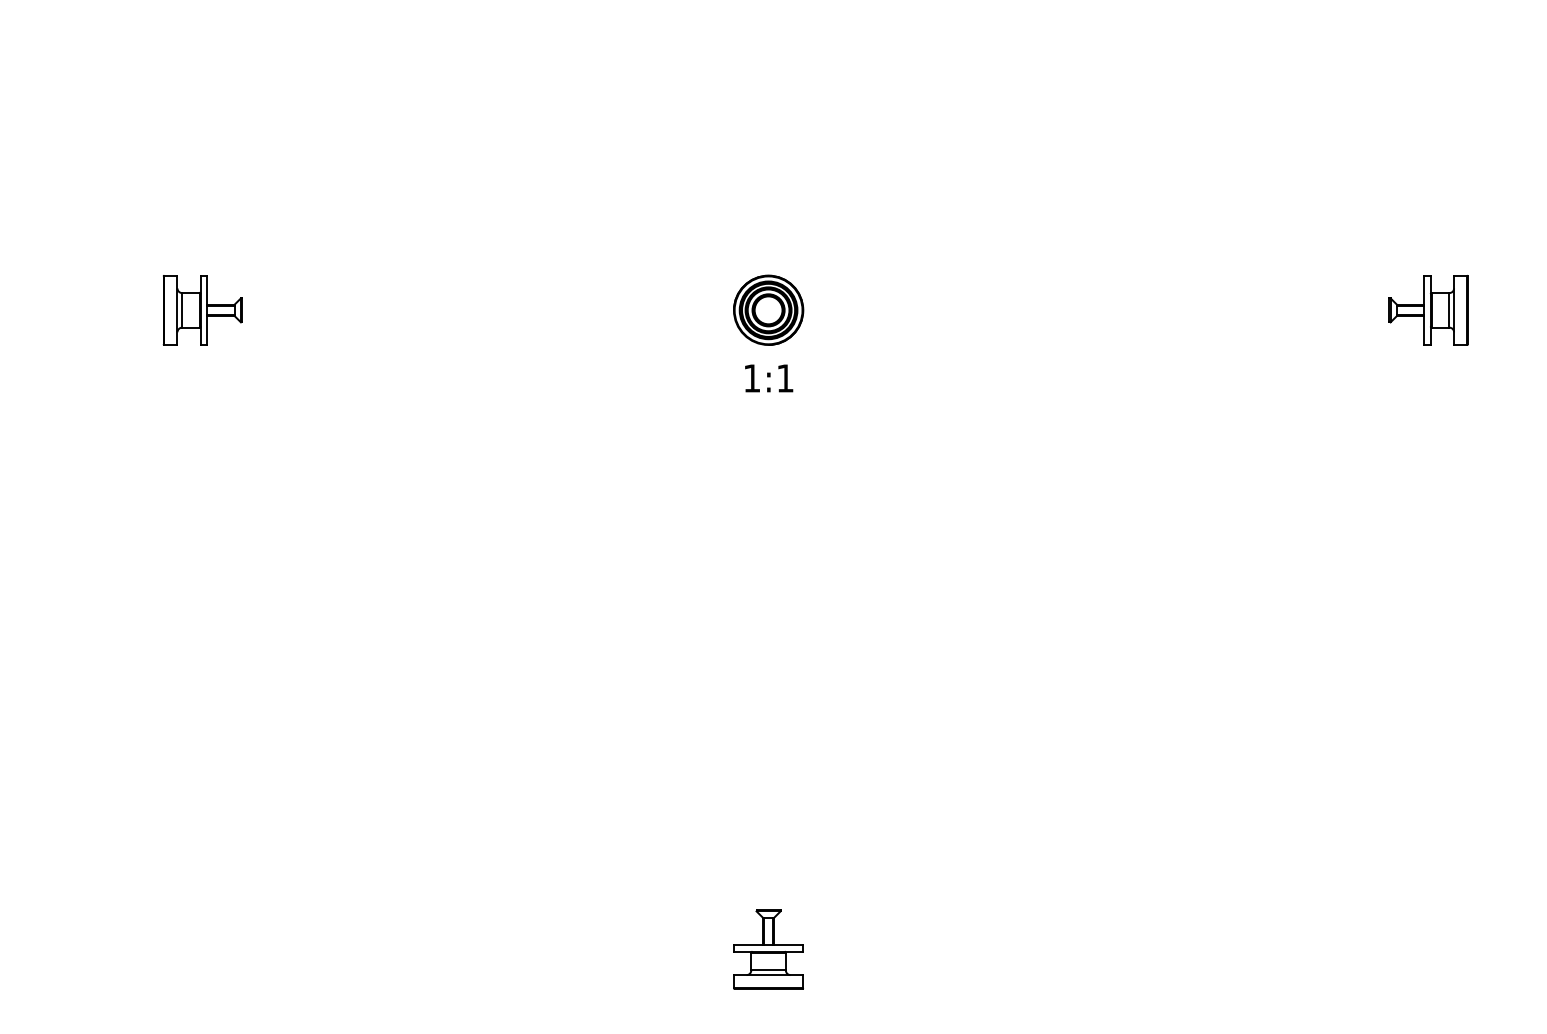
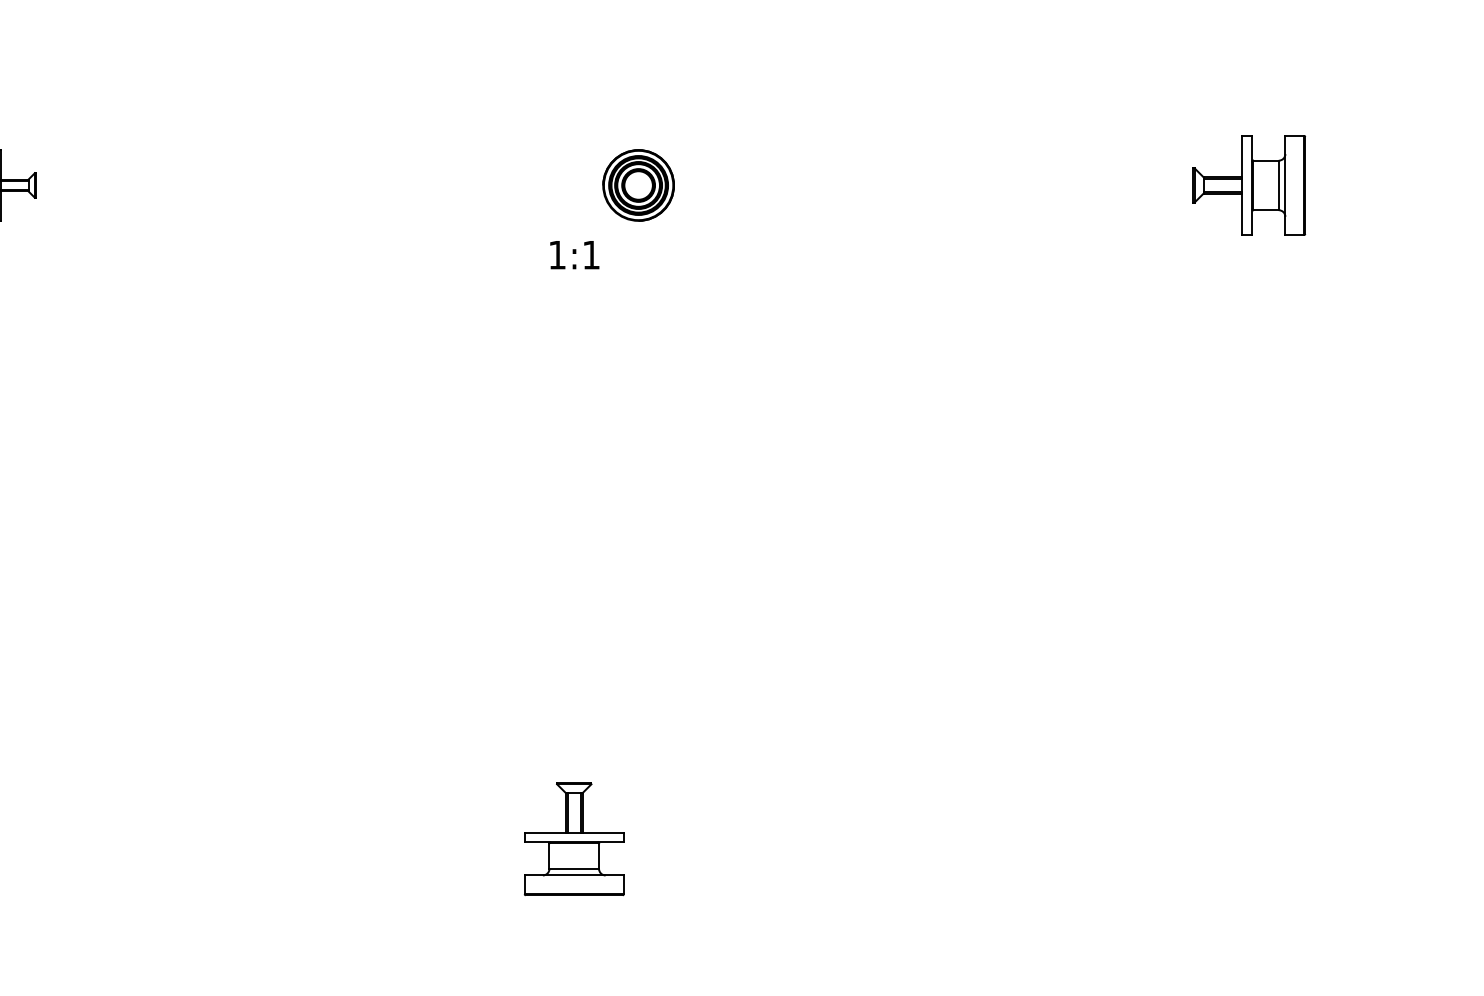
part: (768, 309) -> (638, 184), moved
part: (1428, 310) -> (1248, 185), size x1.4
part: (768, 949) -> (574, 838), size x1.4

